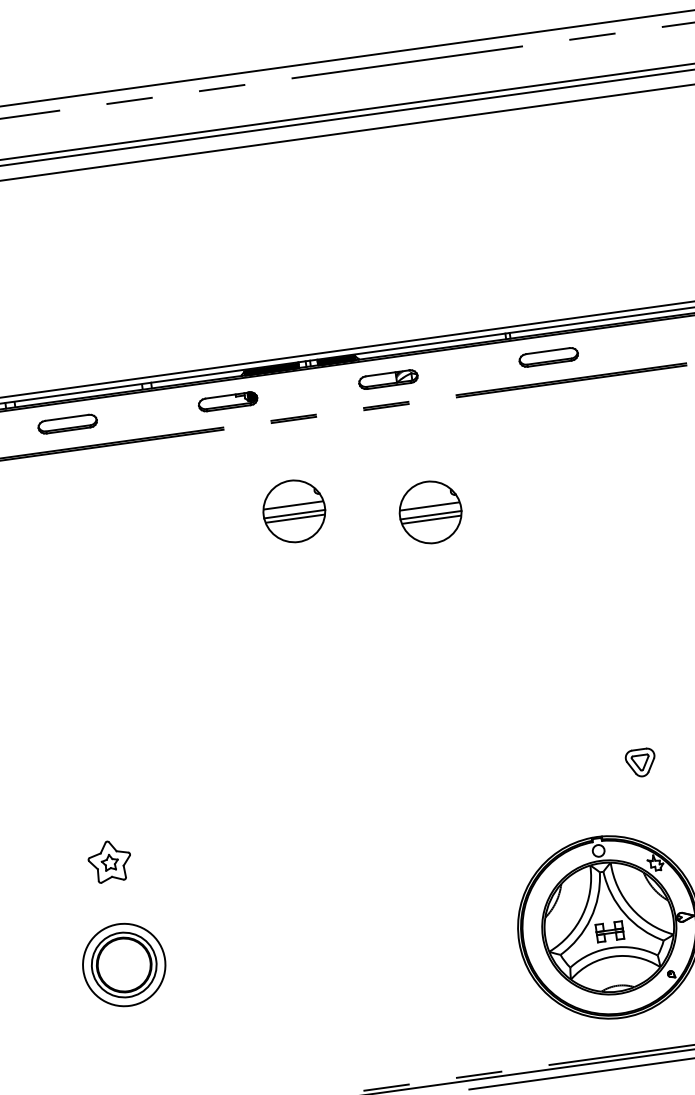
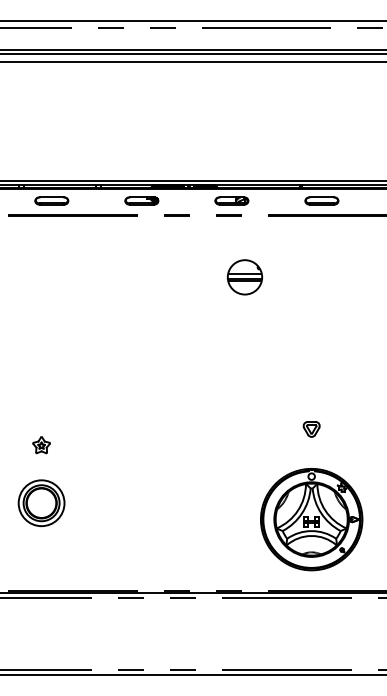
part: (293, 511) -> (169, 266), removed
part: (640, 763) -> (311, 429), moved
part: (109, 862) -> (41, 445), size x0.71

